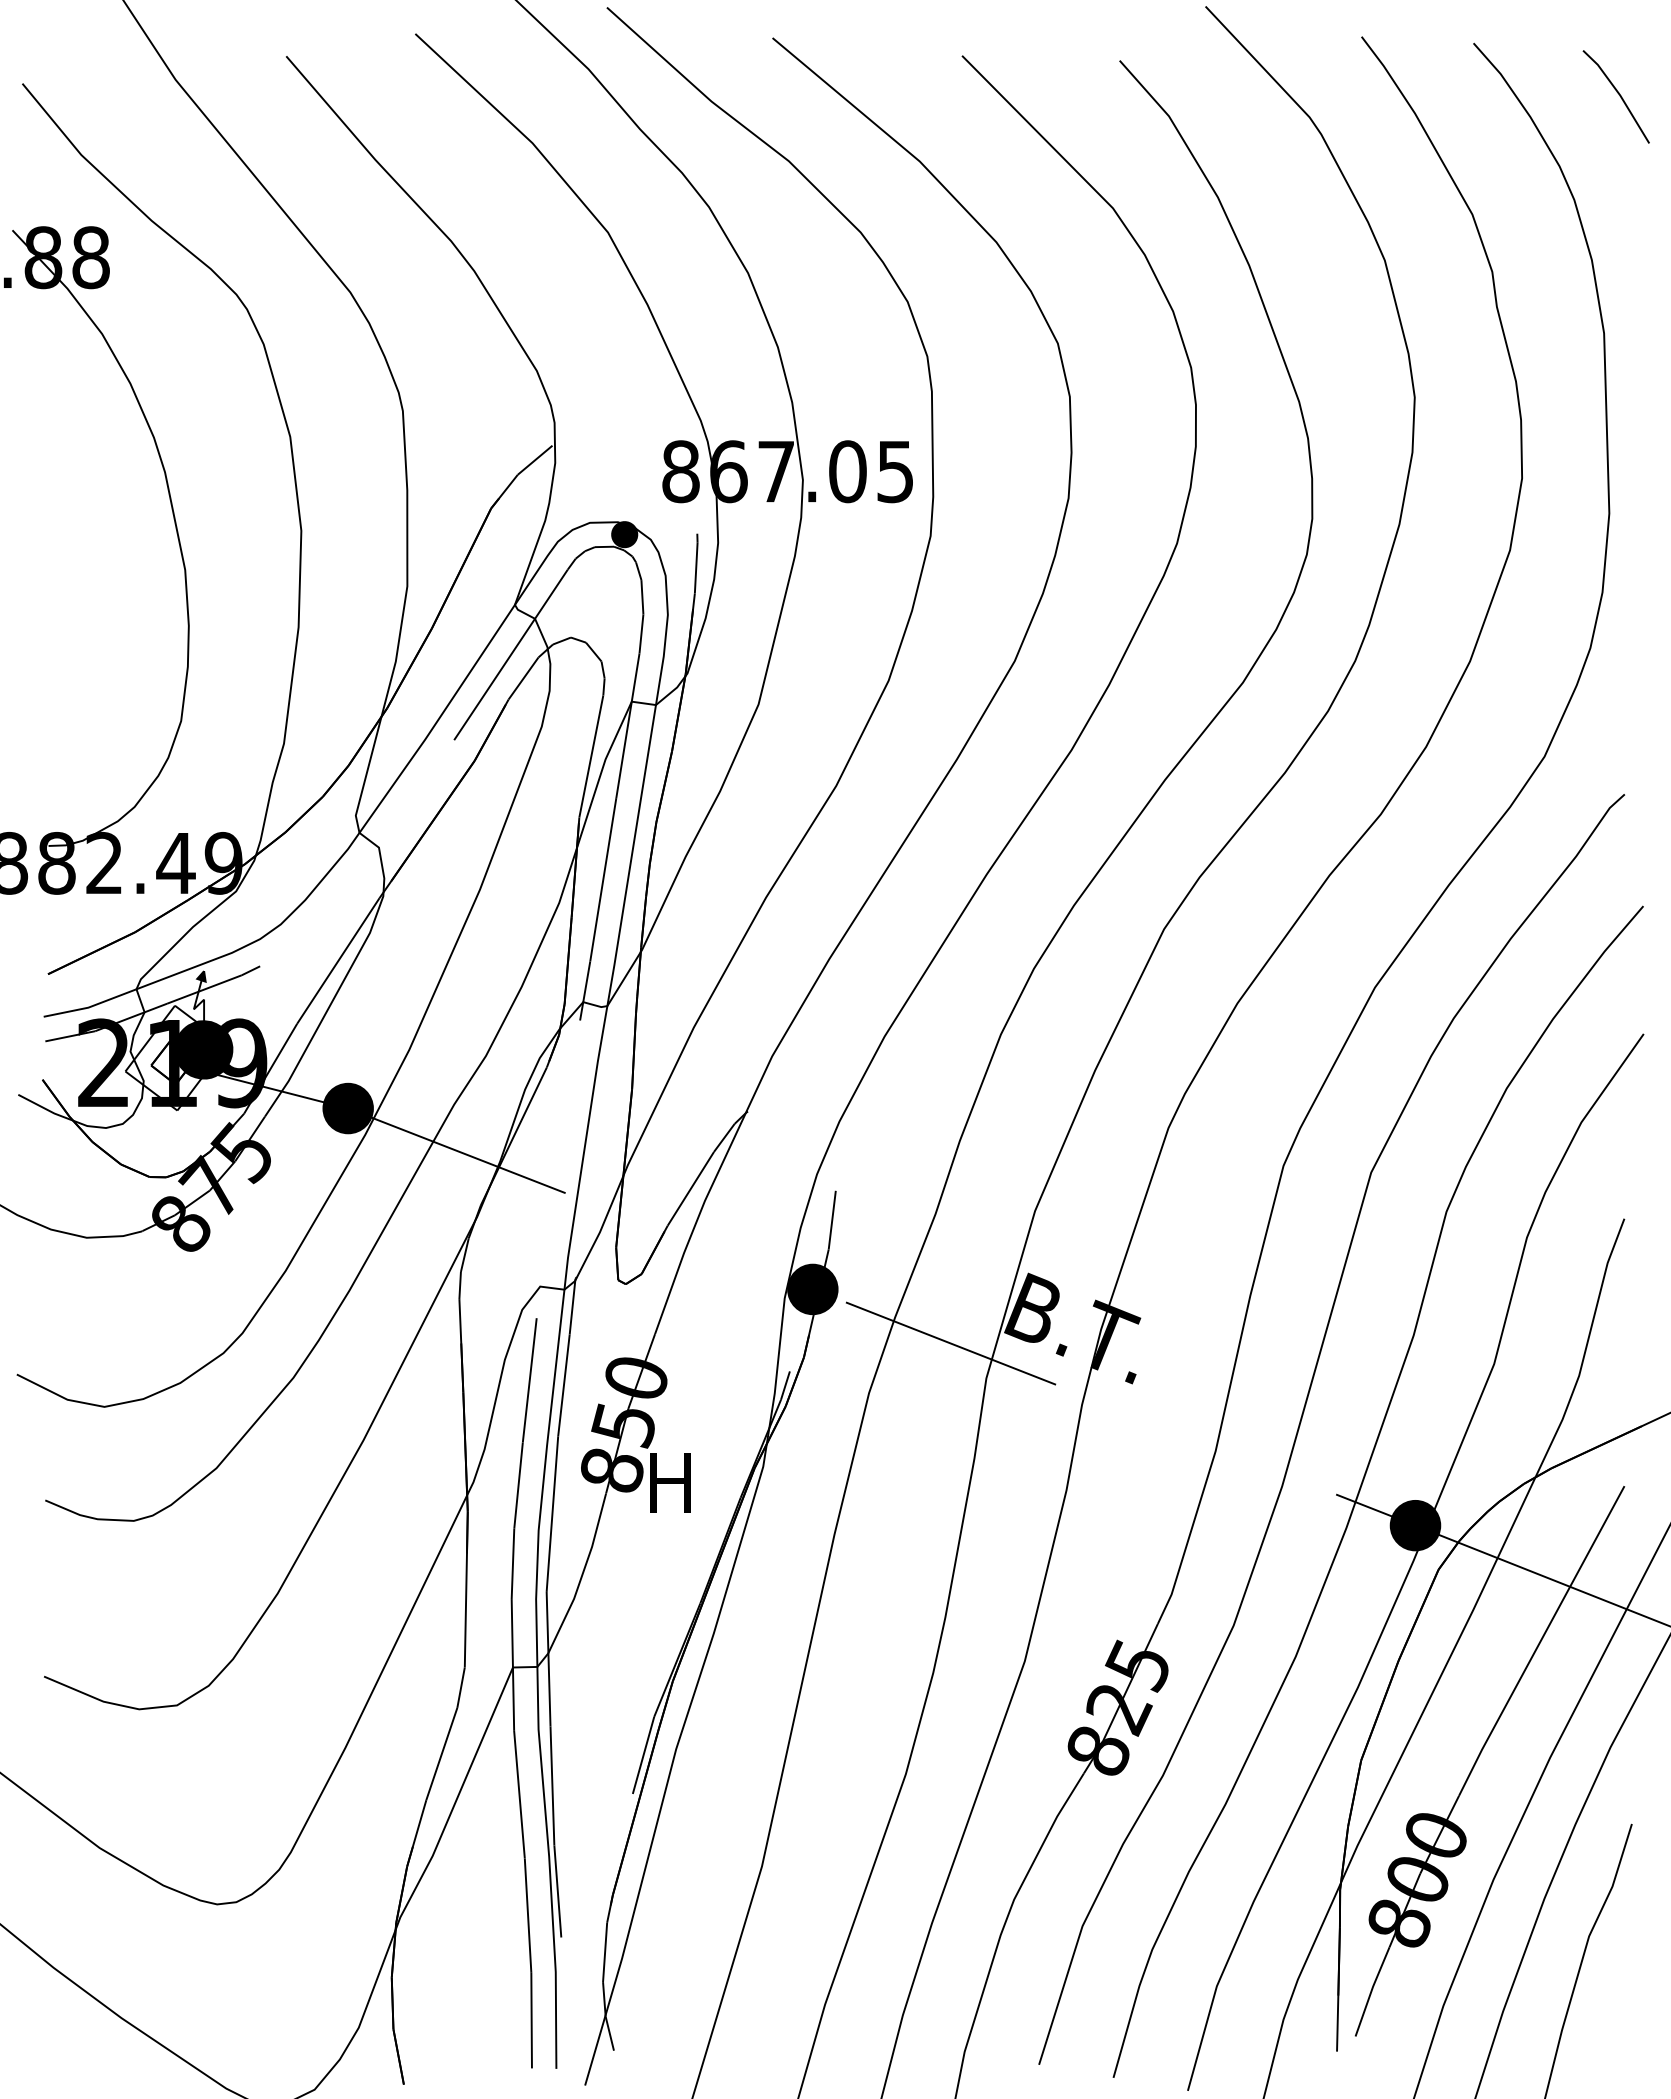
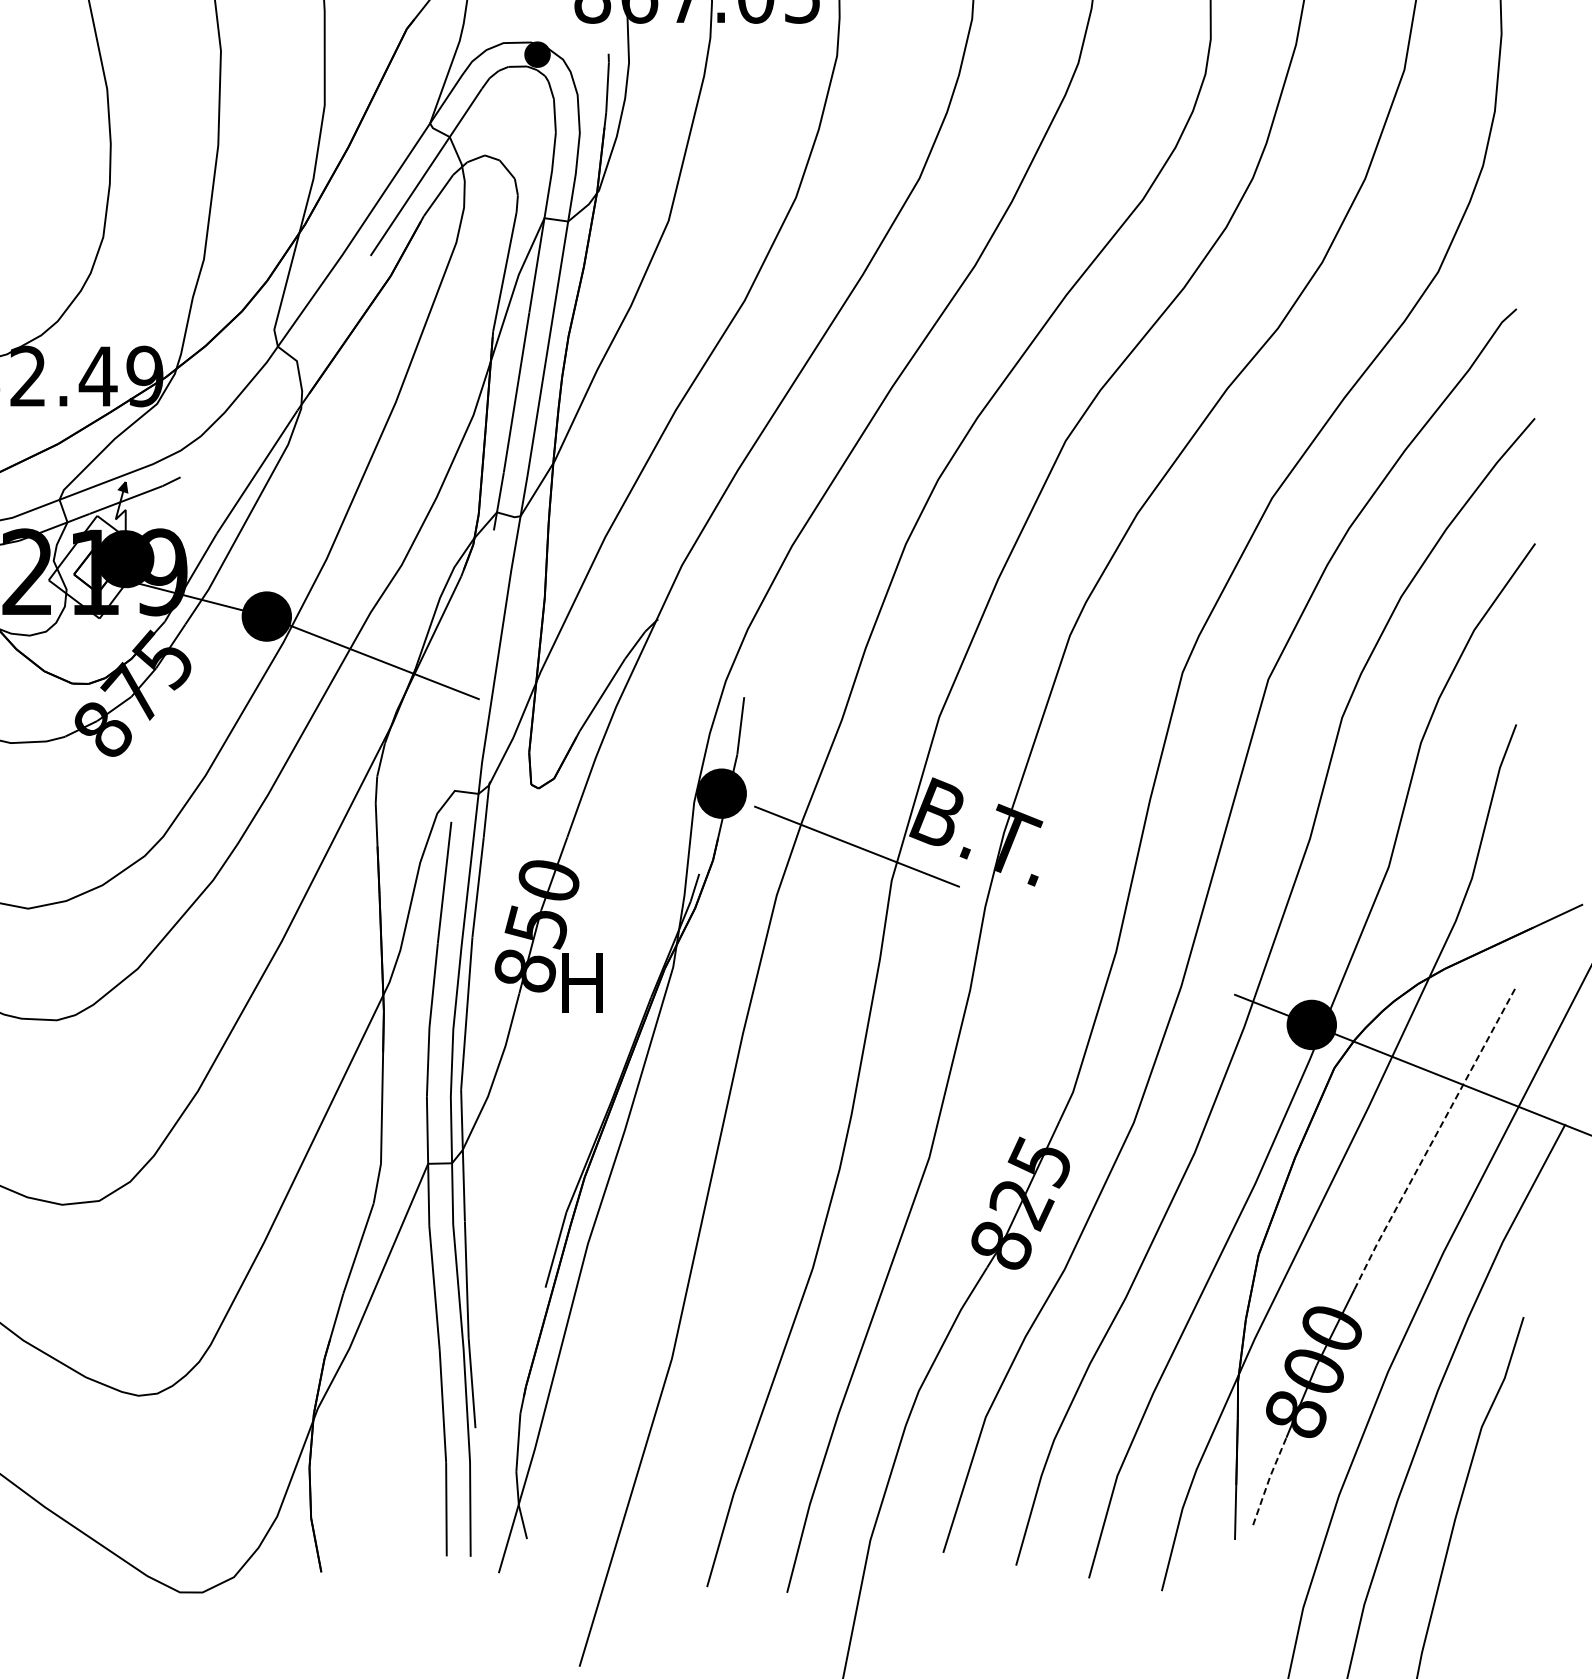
line: (1540, 1640) -> (1434, 1137), solid -> dashed
line: (1371, 1990) -> (1268, 1480), solid -> dashed

